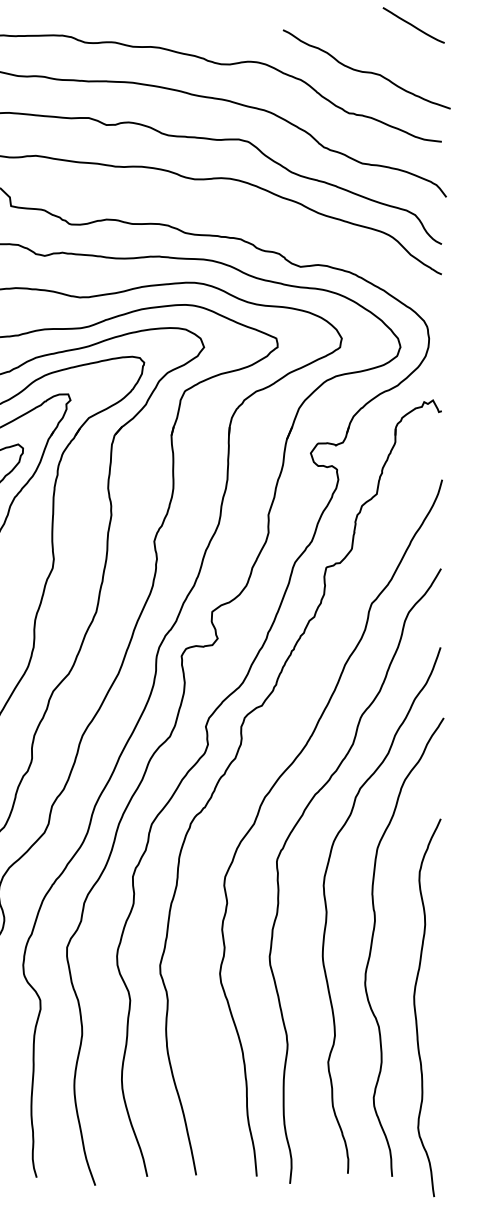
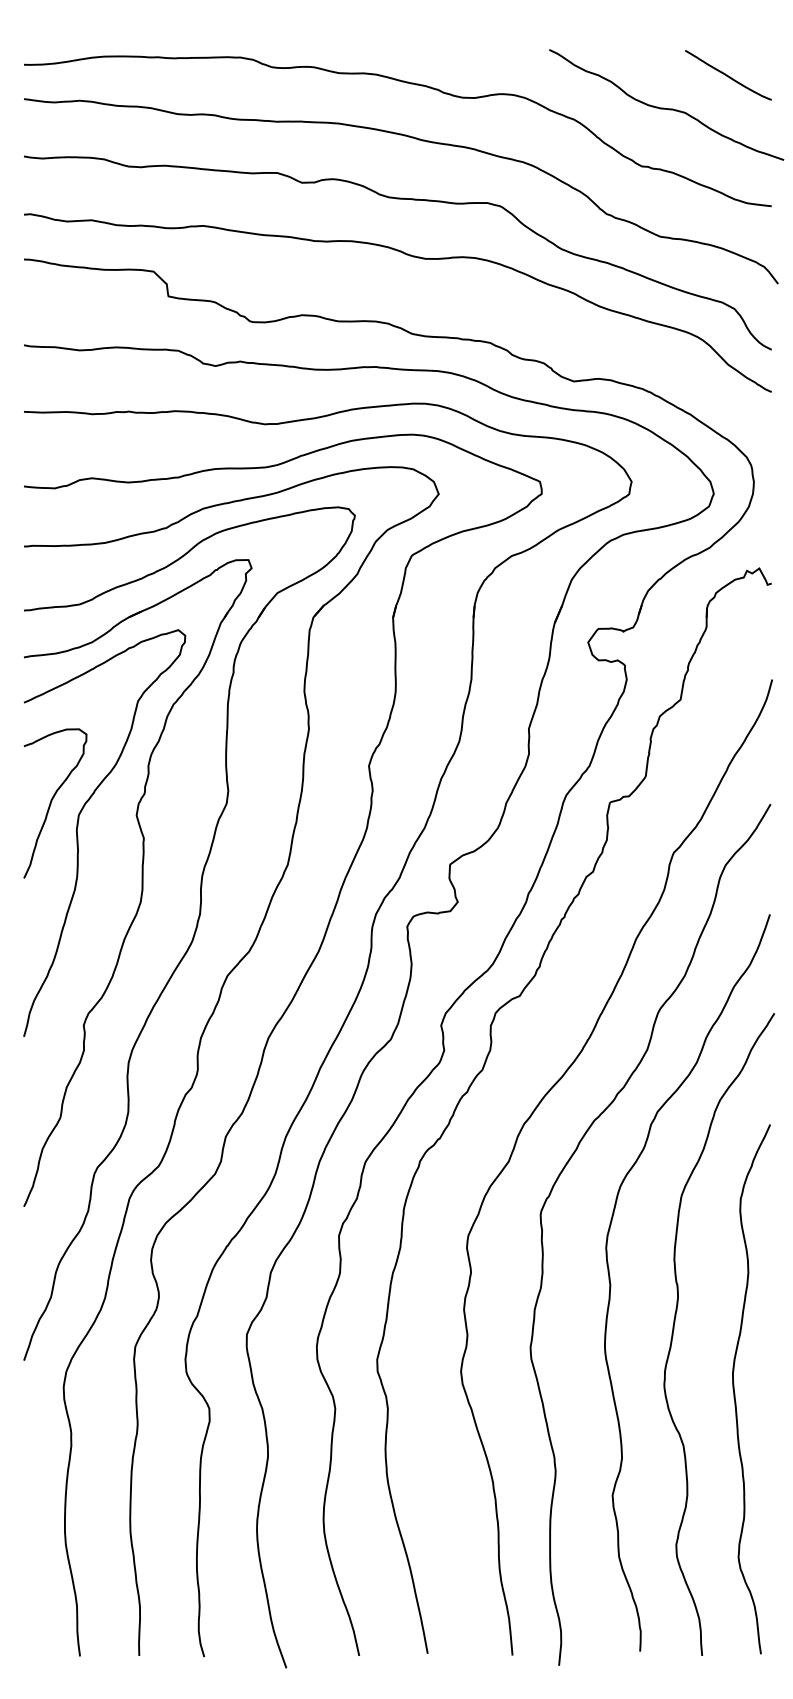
curve: (413, 25) -> (728, 75), moved
curve: (416, 1010) -> (735, 1393), moved

